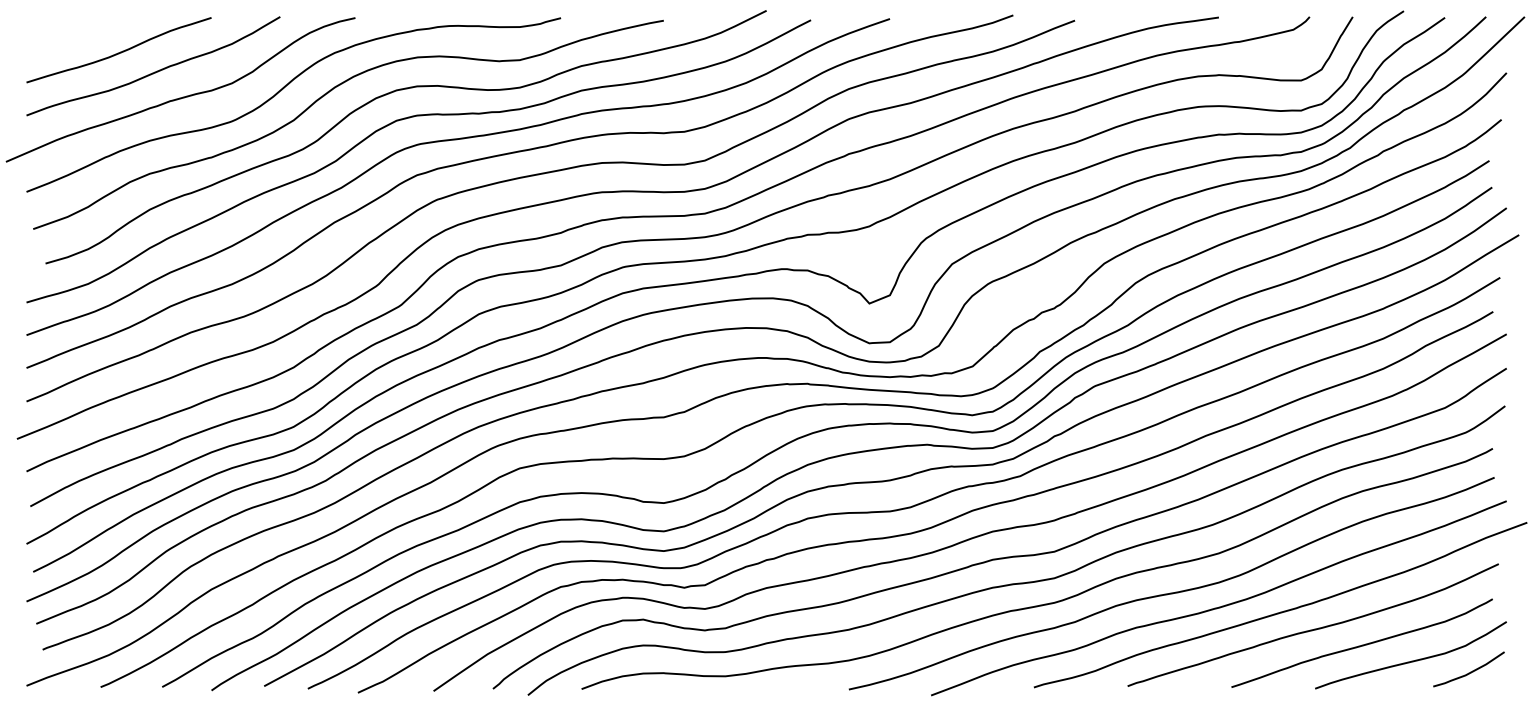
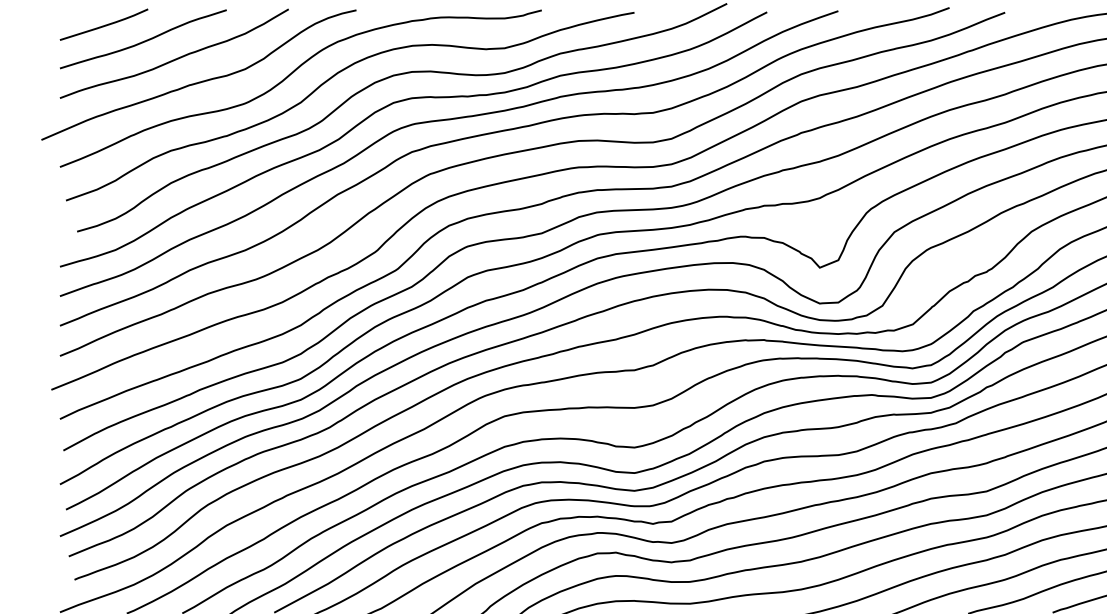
curve: (75, 34) -> (104, 25), added

